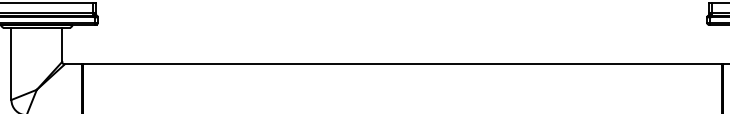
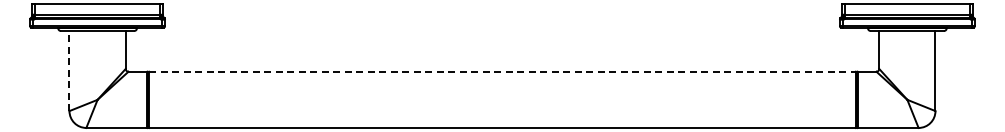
line: (11, 63) -> (69, 70), solid -> dashed
line: (402, 64) -> (502, 71), solid -> dashed

